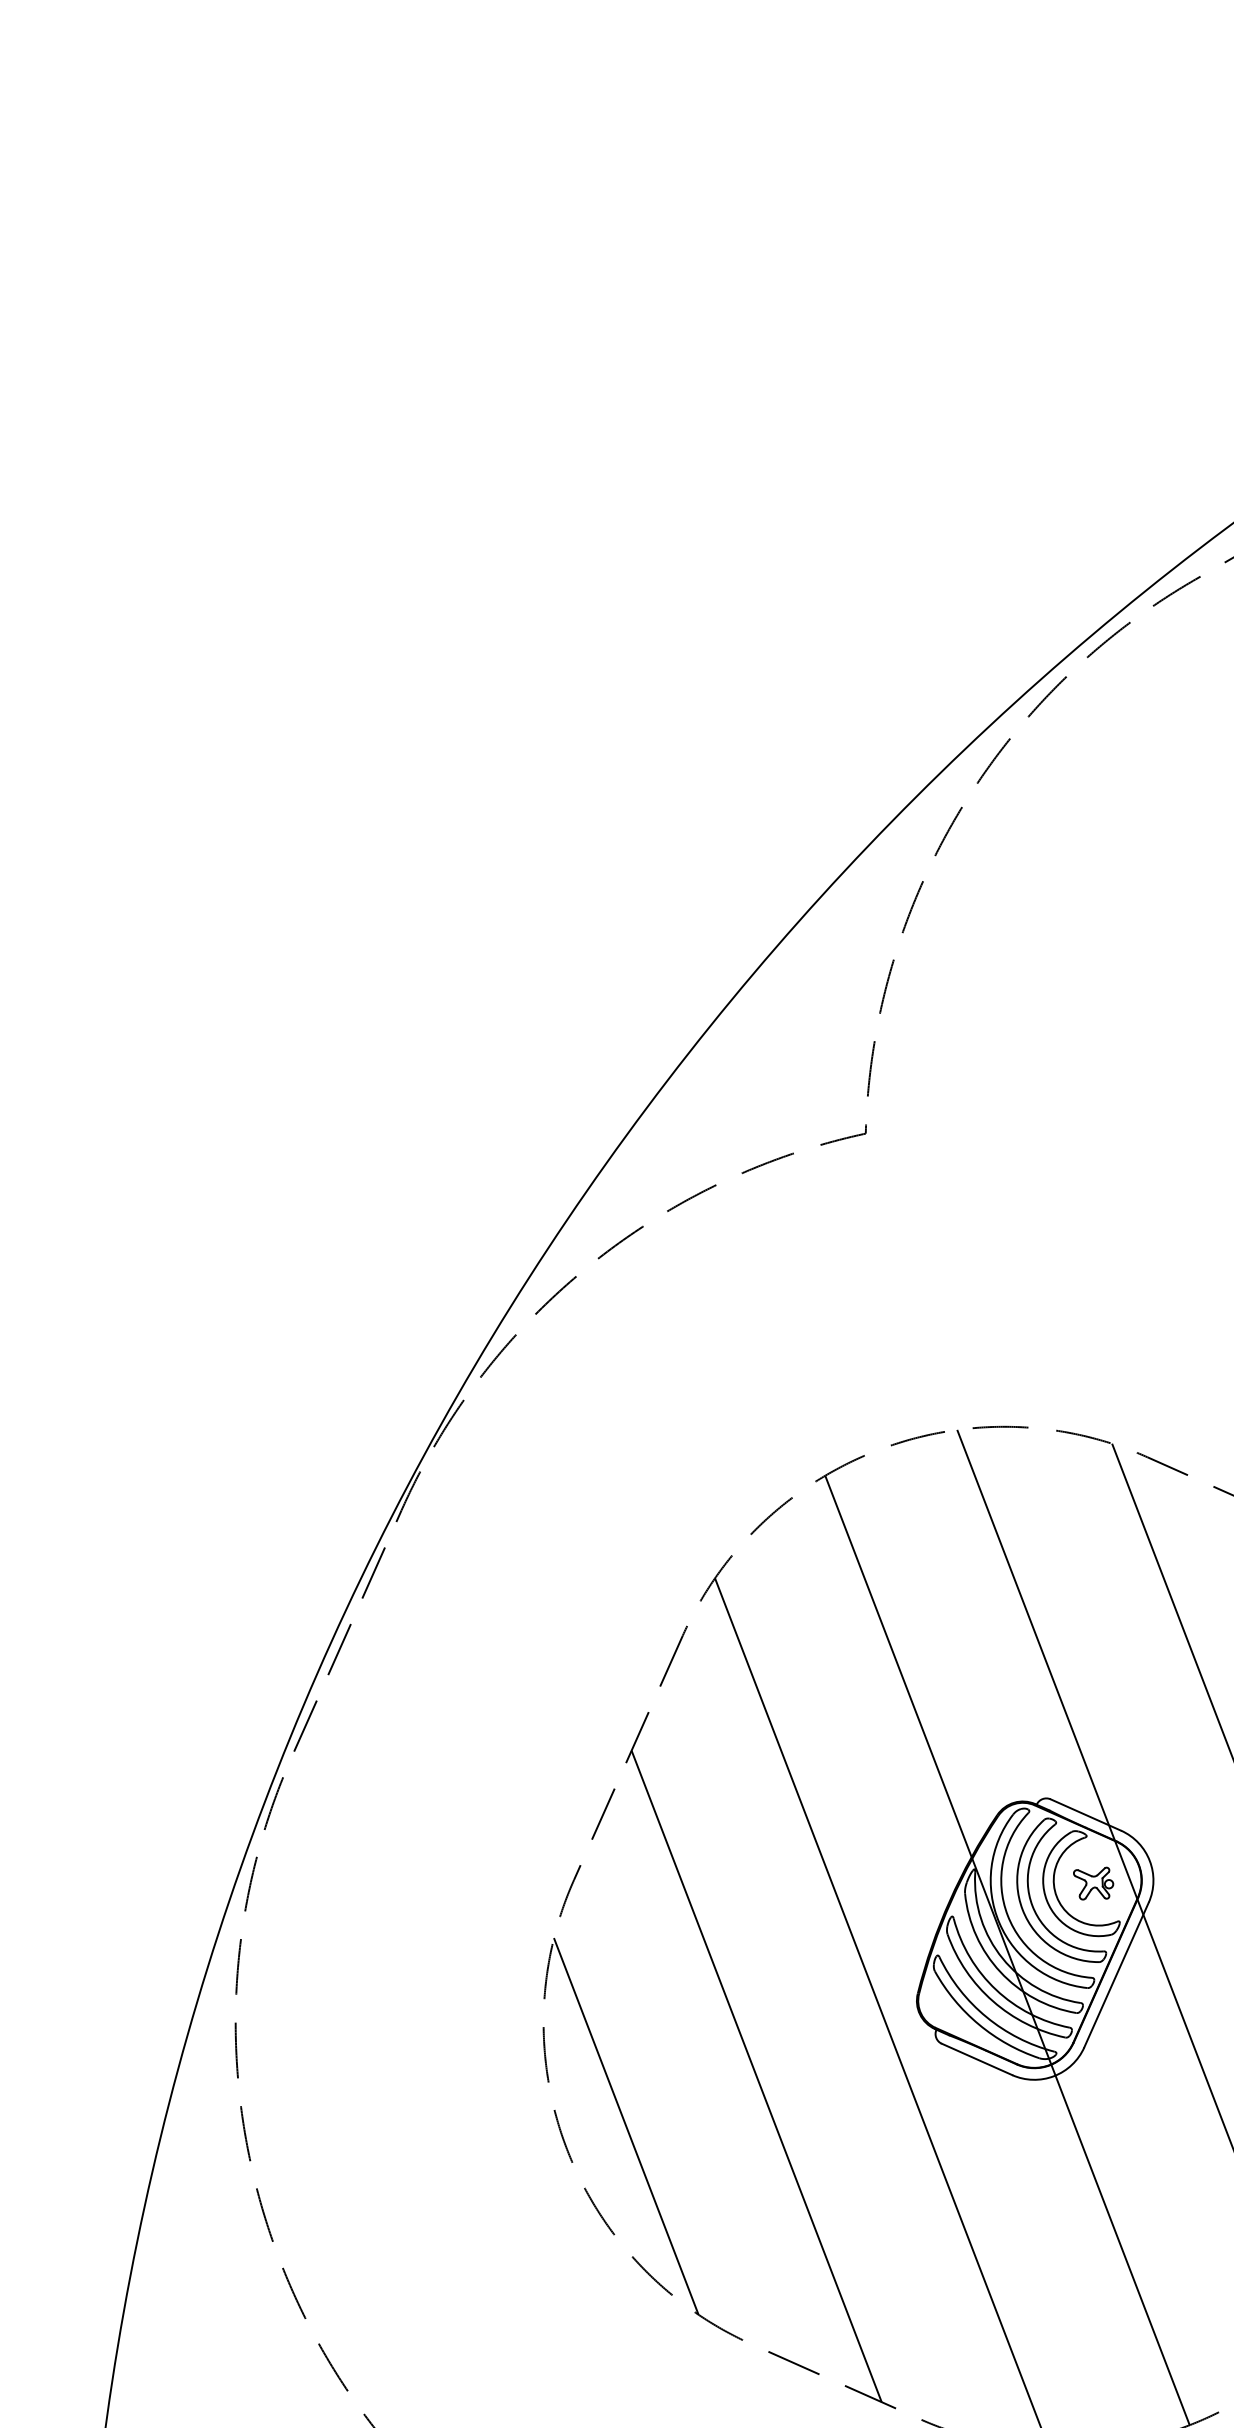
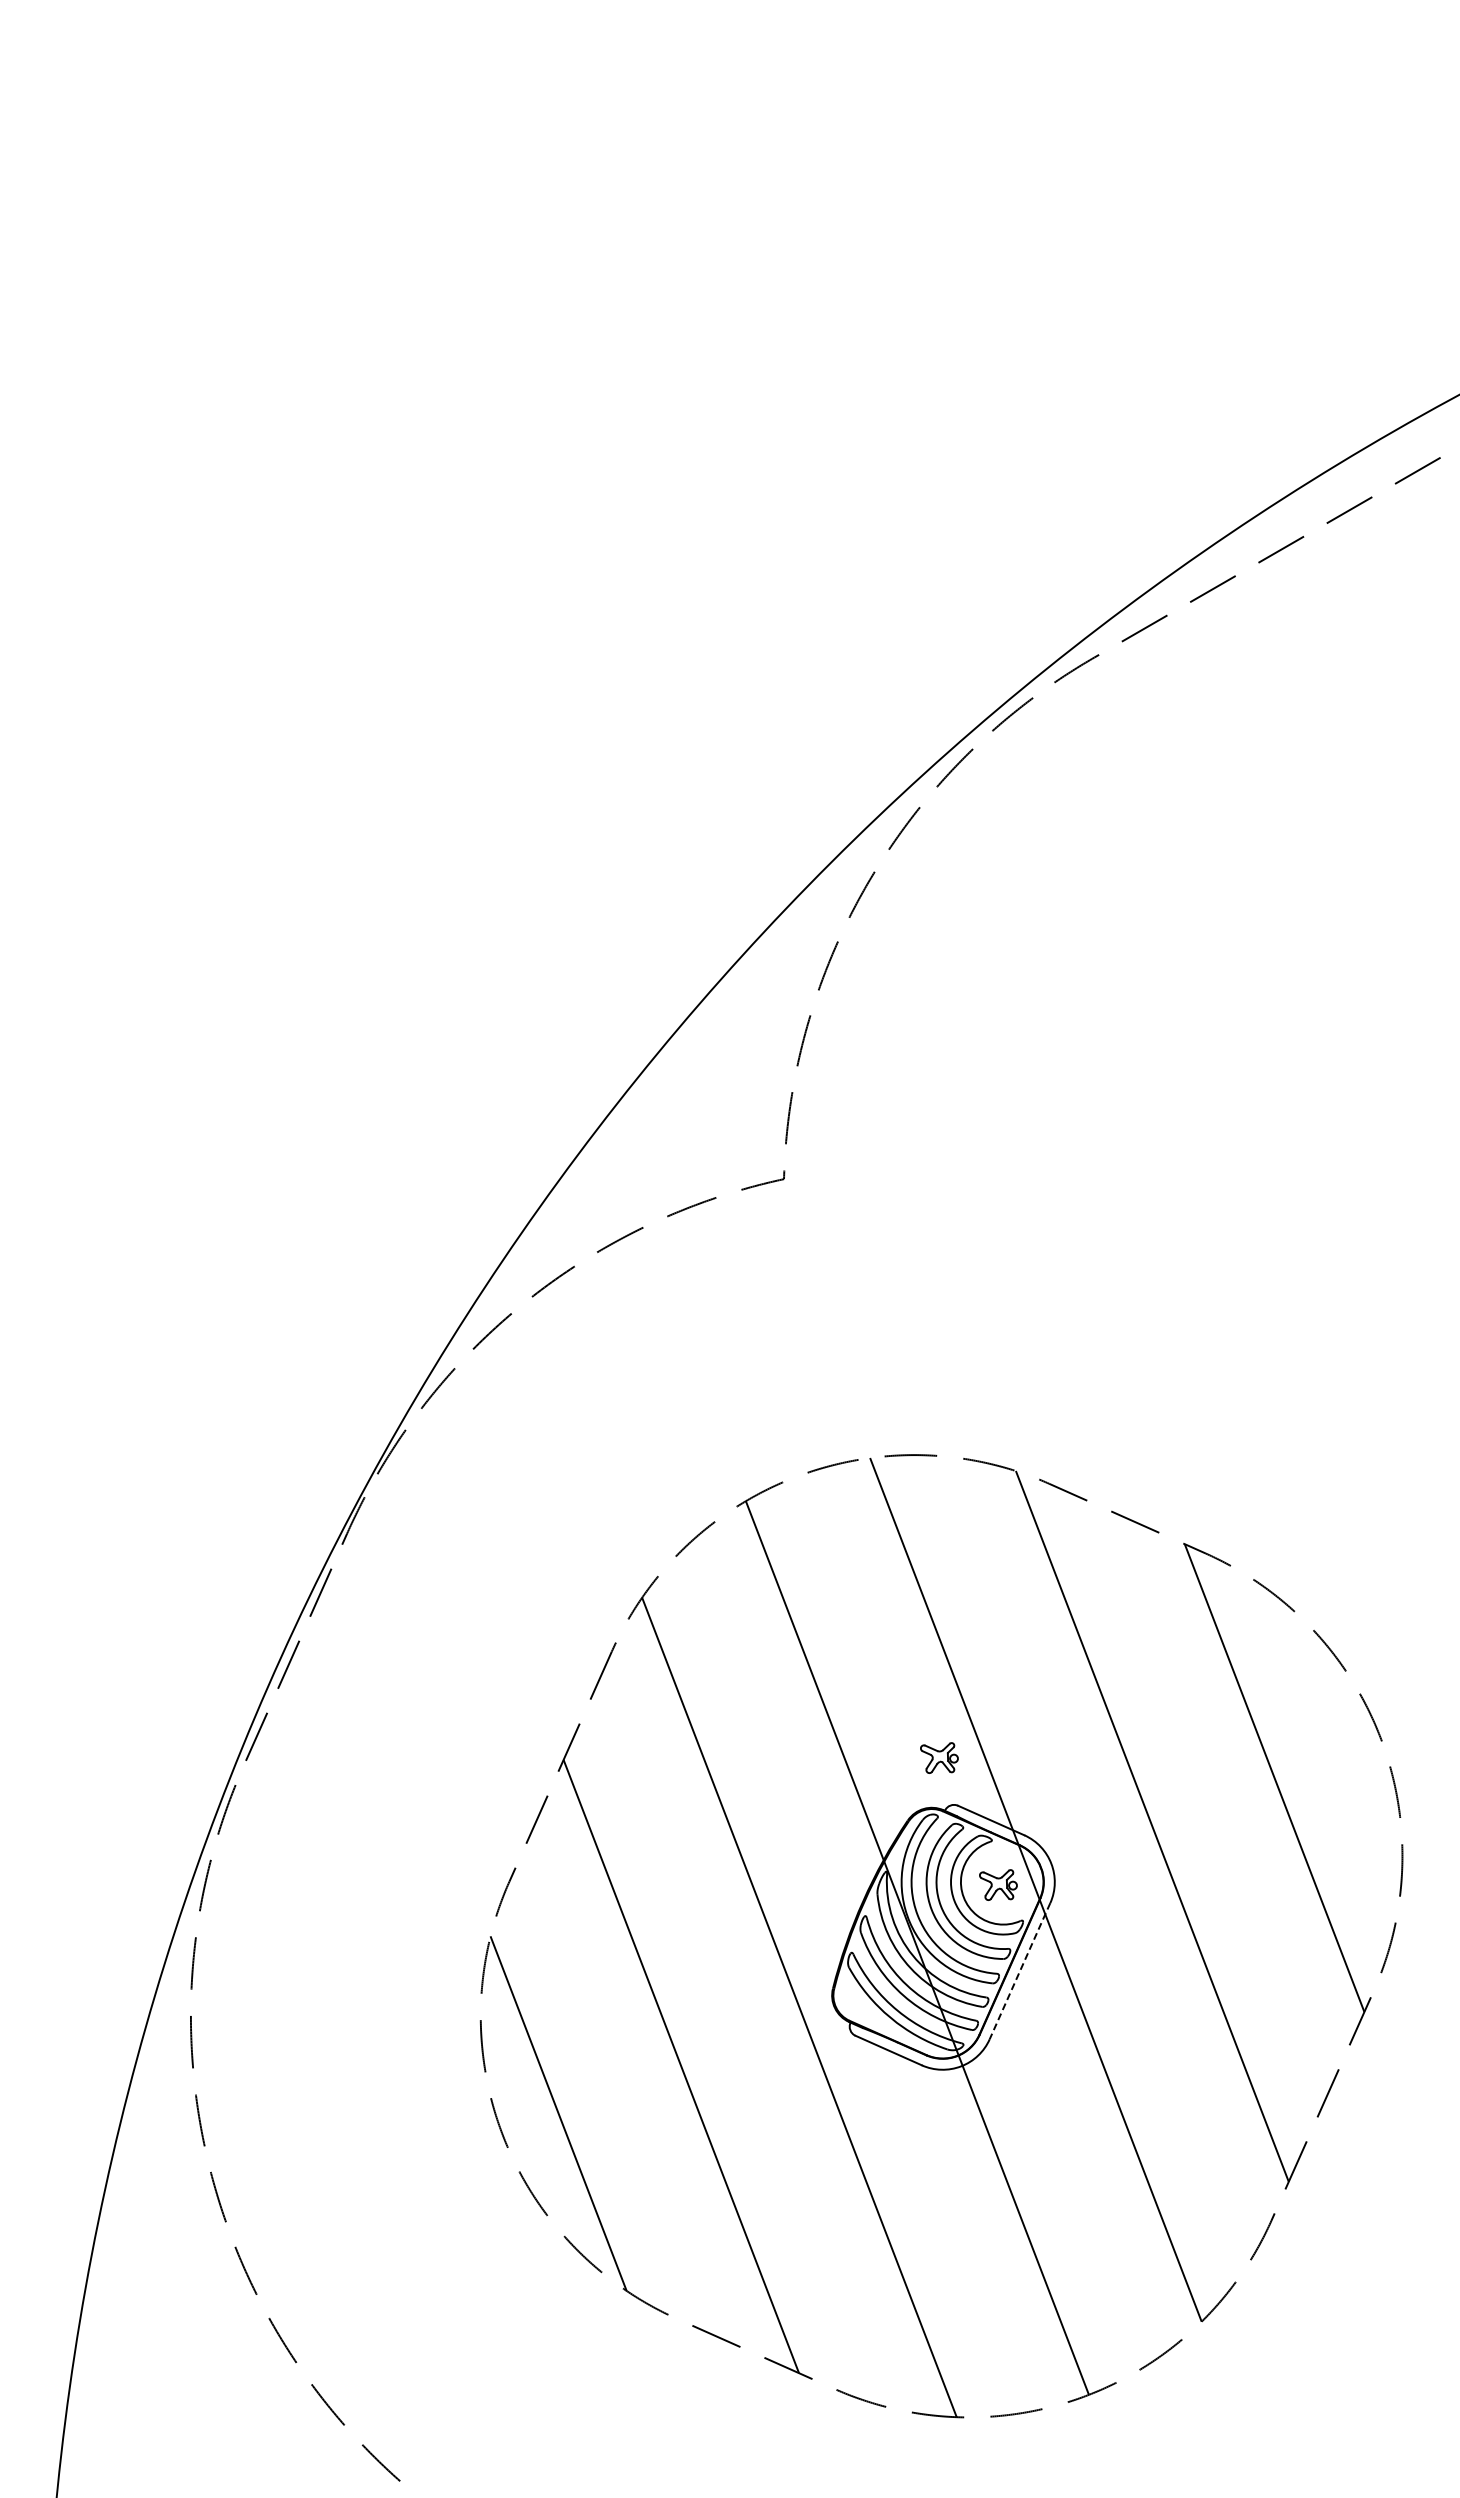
part: (1030, 1748) -> (939, 1757), added
line: (1117, 1975) -> (1020, 1971), solid -> dashed

